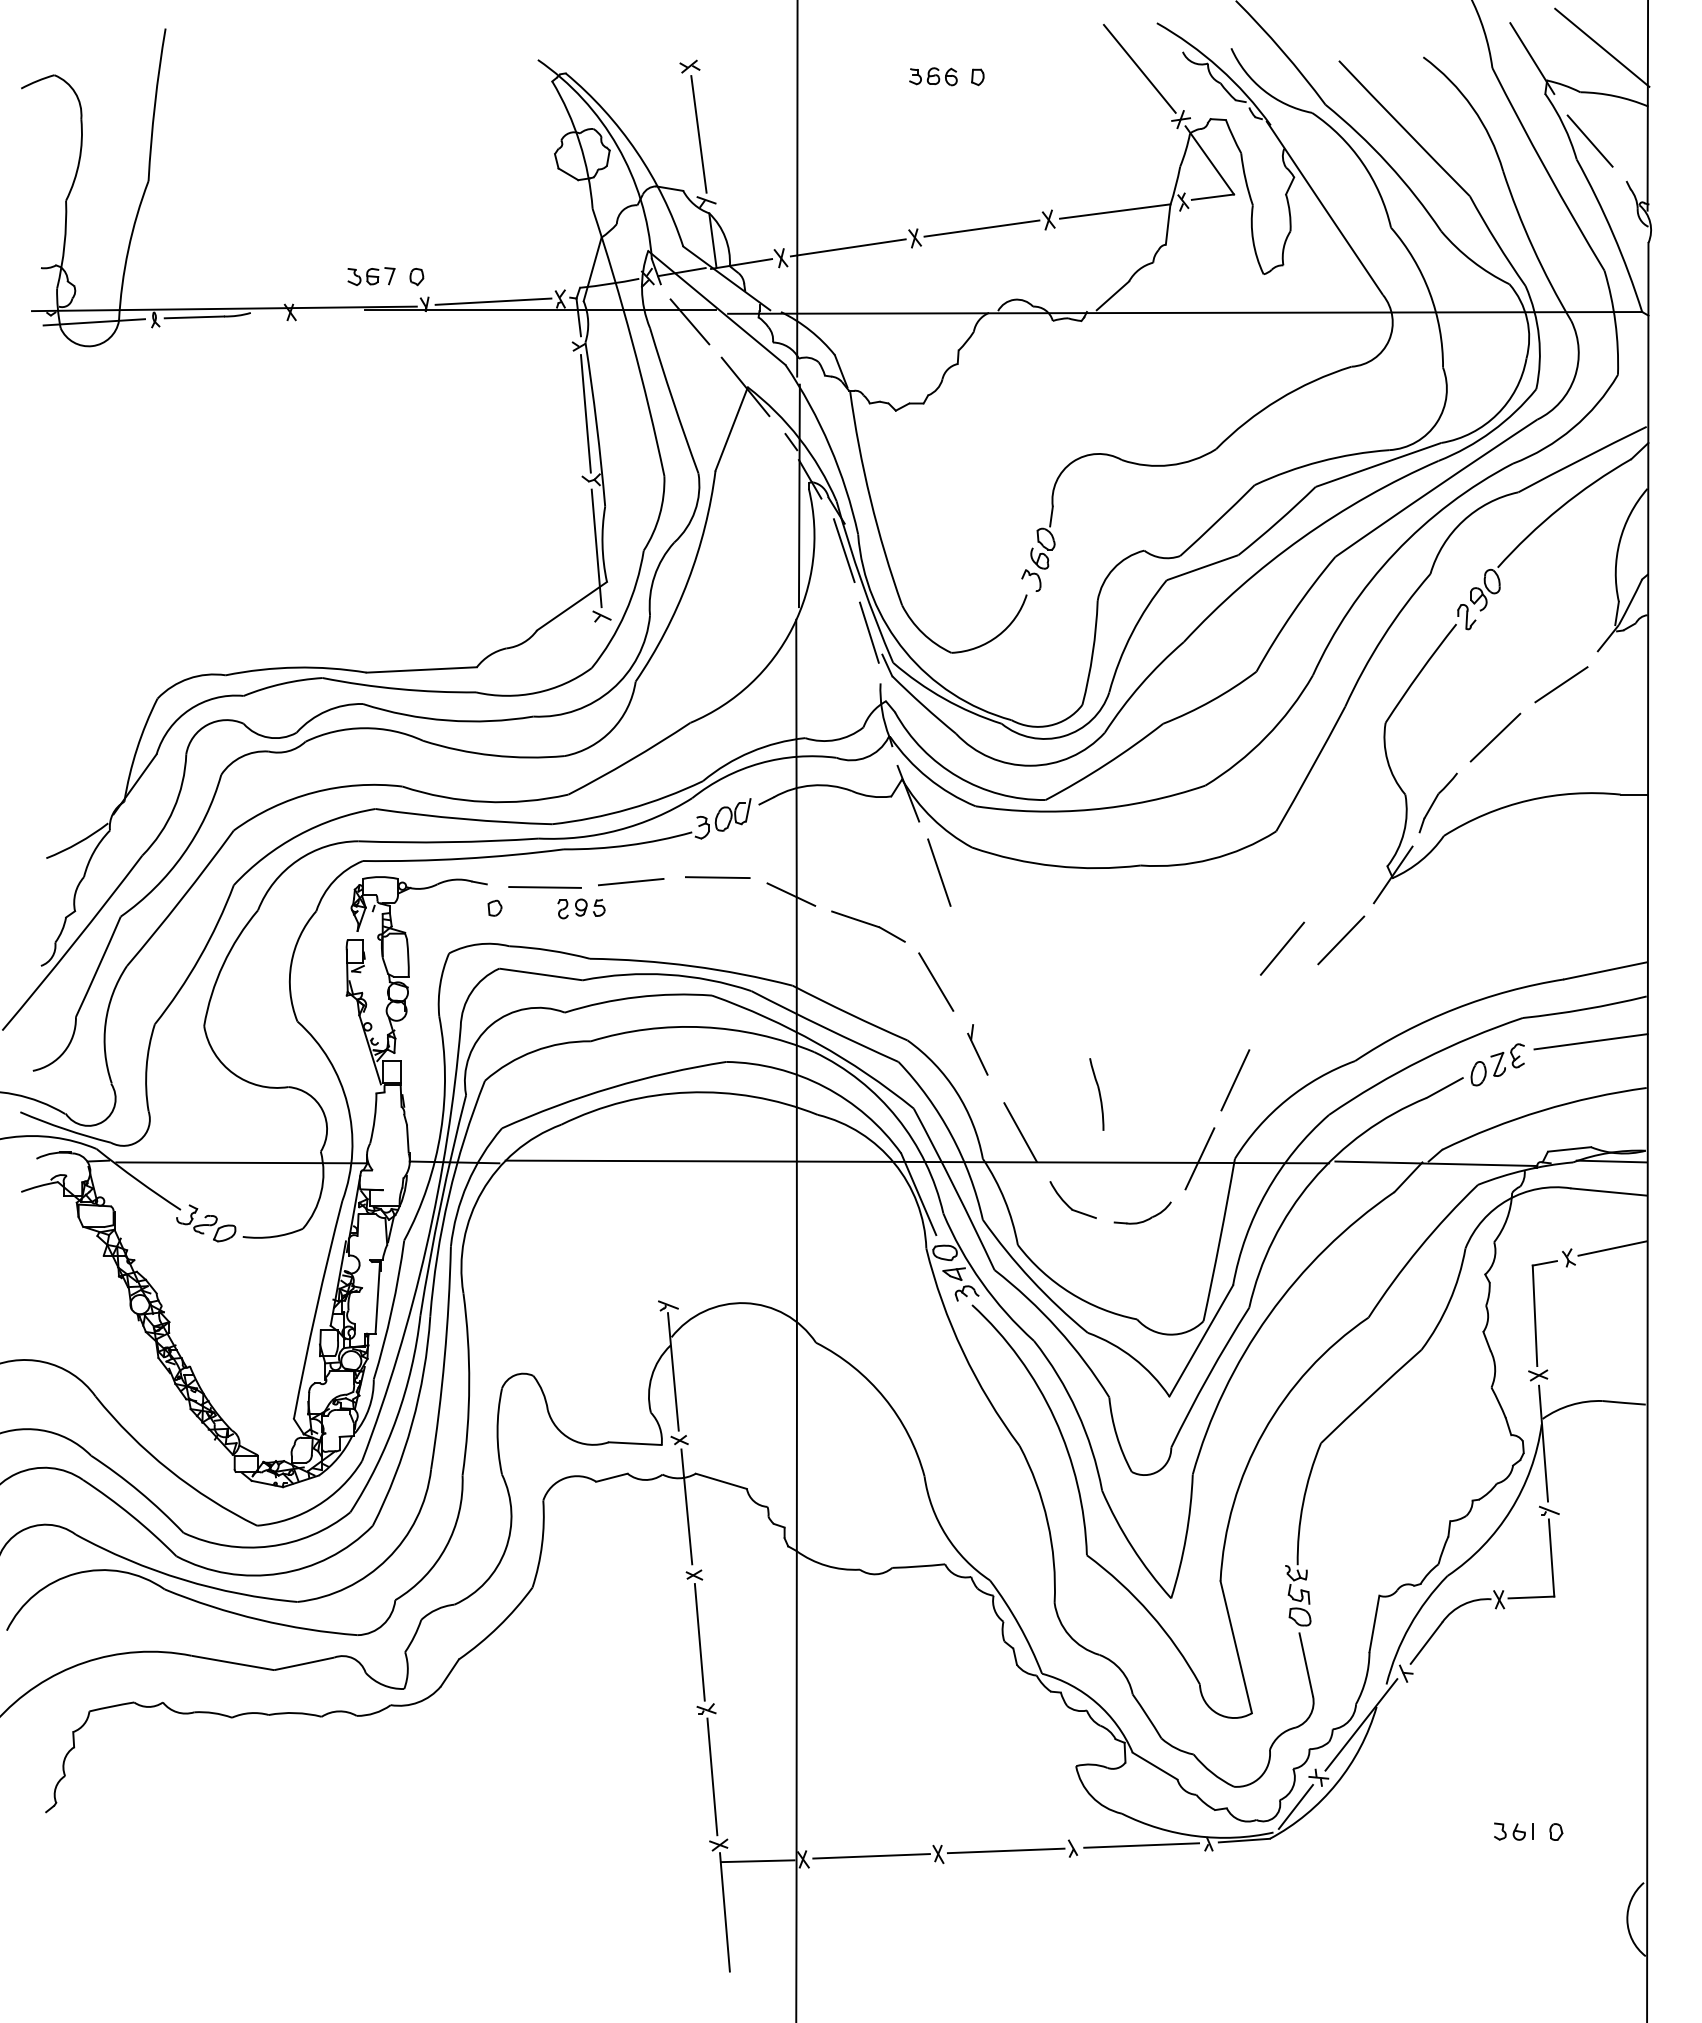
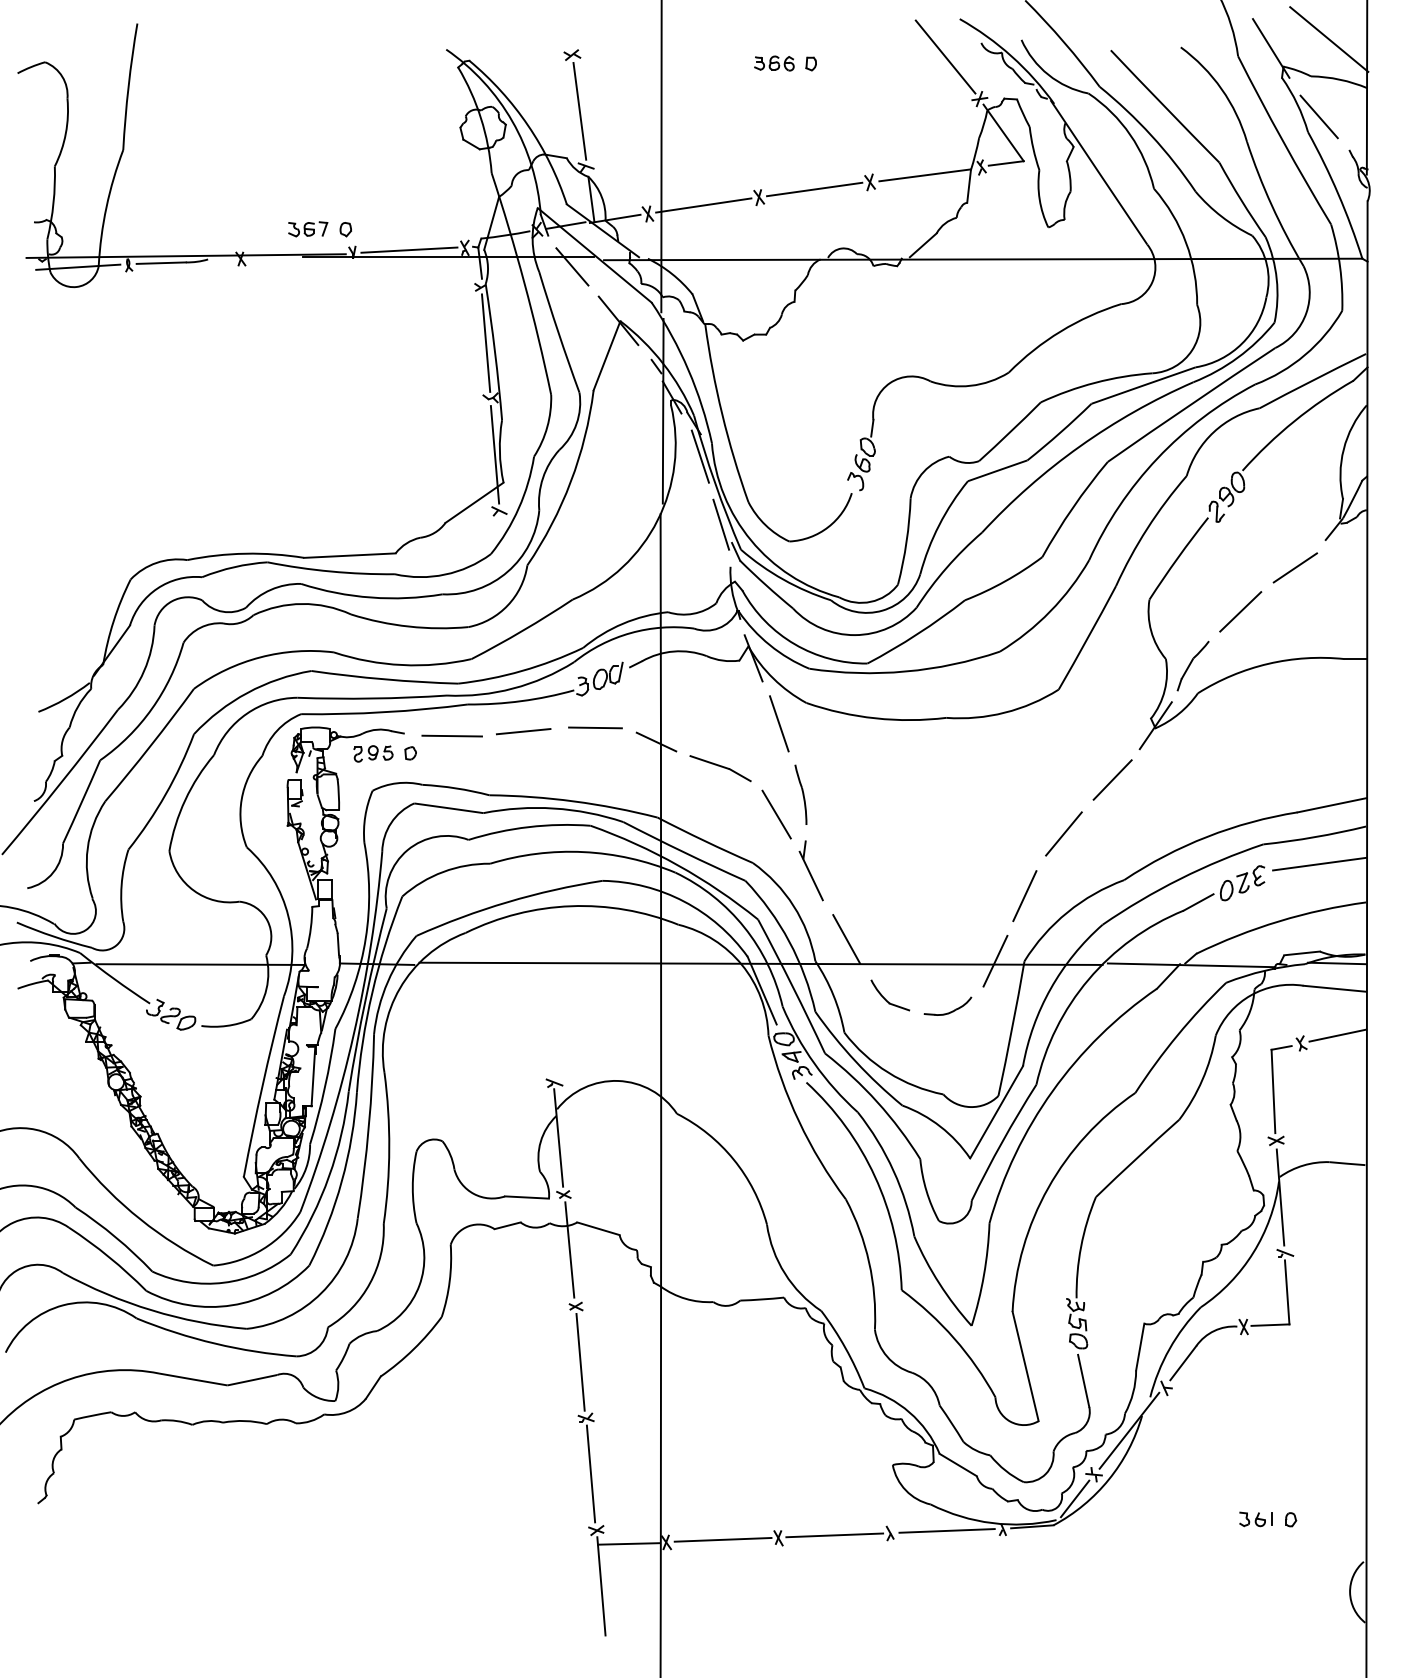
part: (581, 908) -> (373, 753), moved
line: (1281, 948) -> (1063, 833), moved
part: (976, 1049) -> (810, 870), size x1.43
part: (1096, 1094) -> (800, 794), moved

